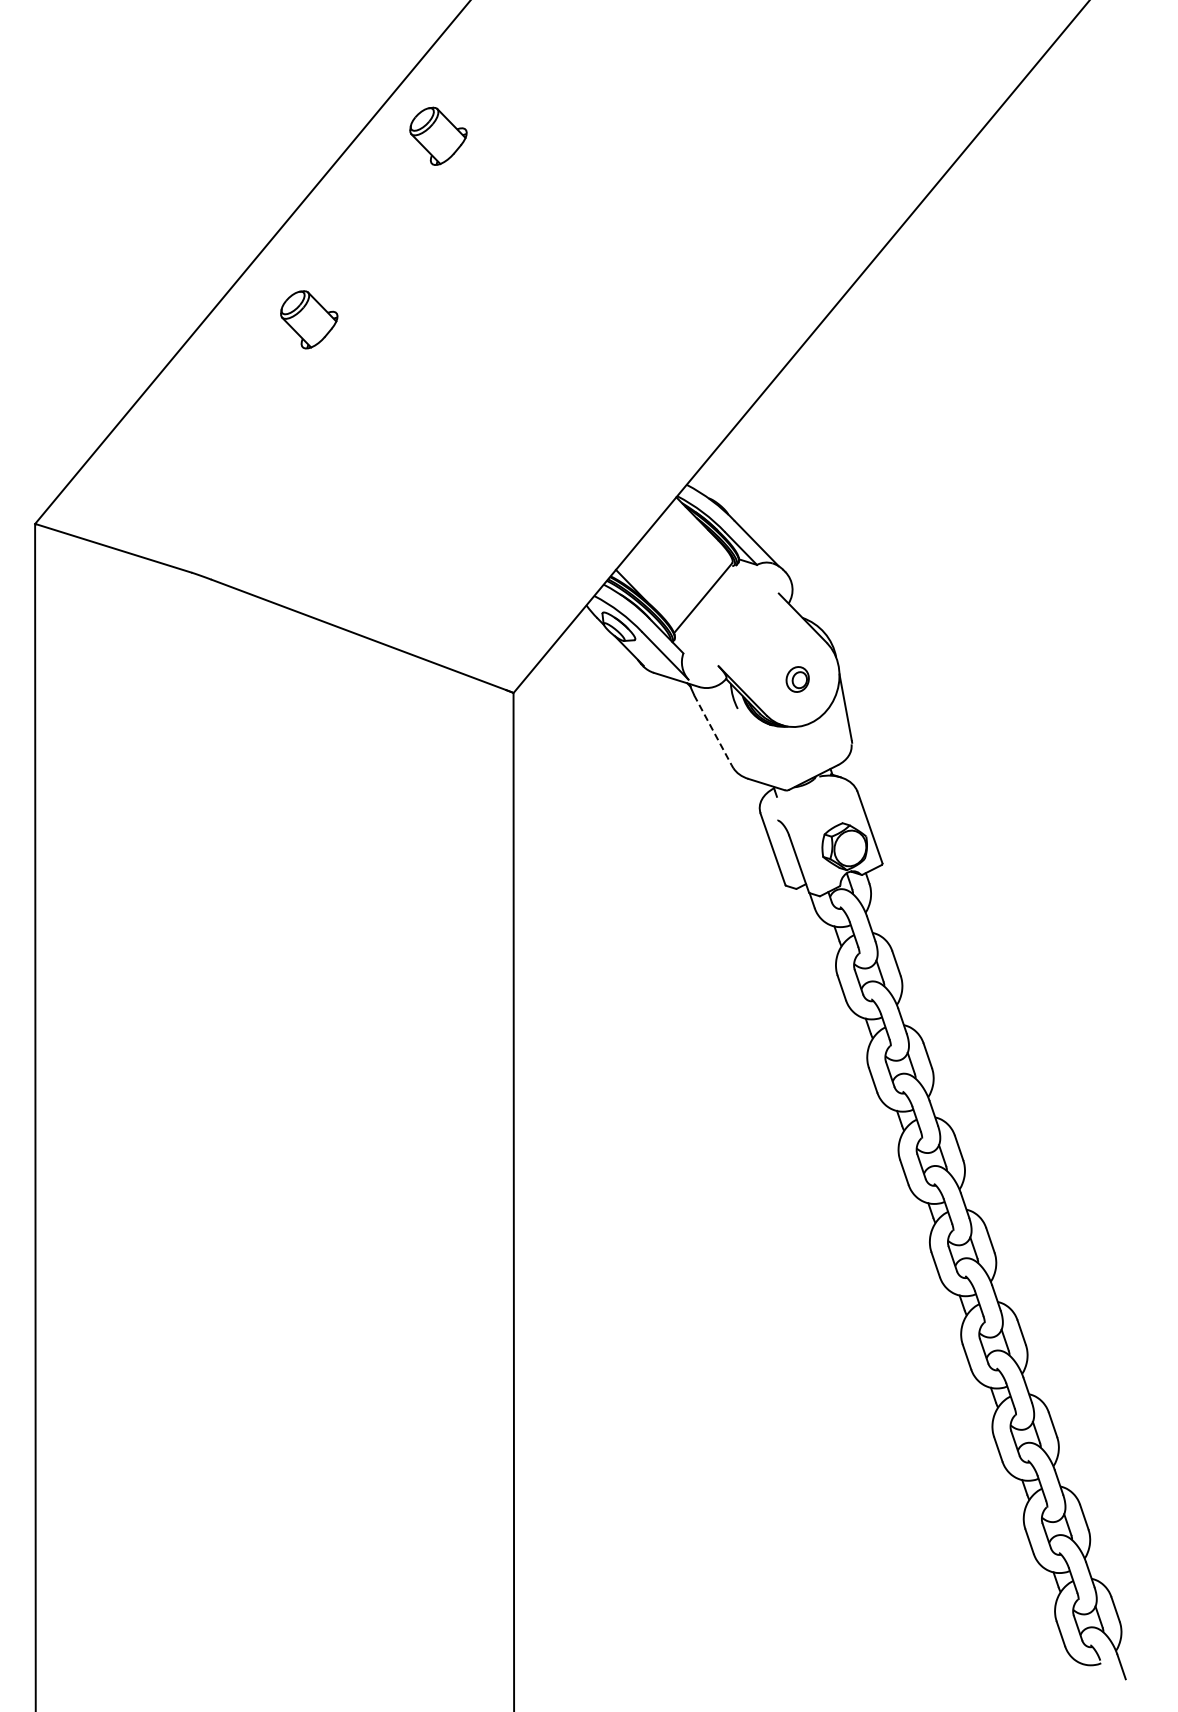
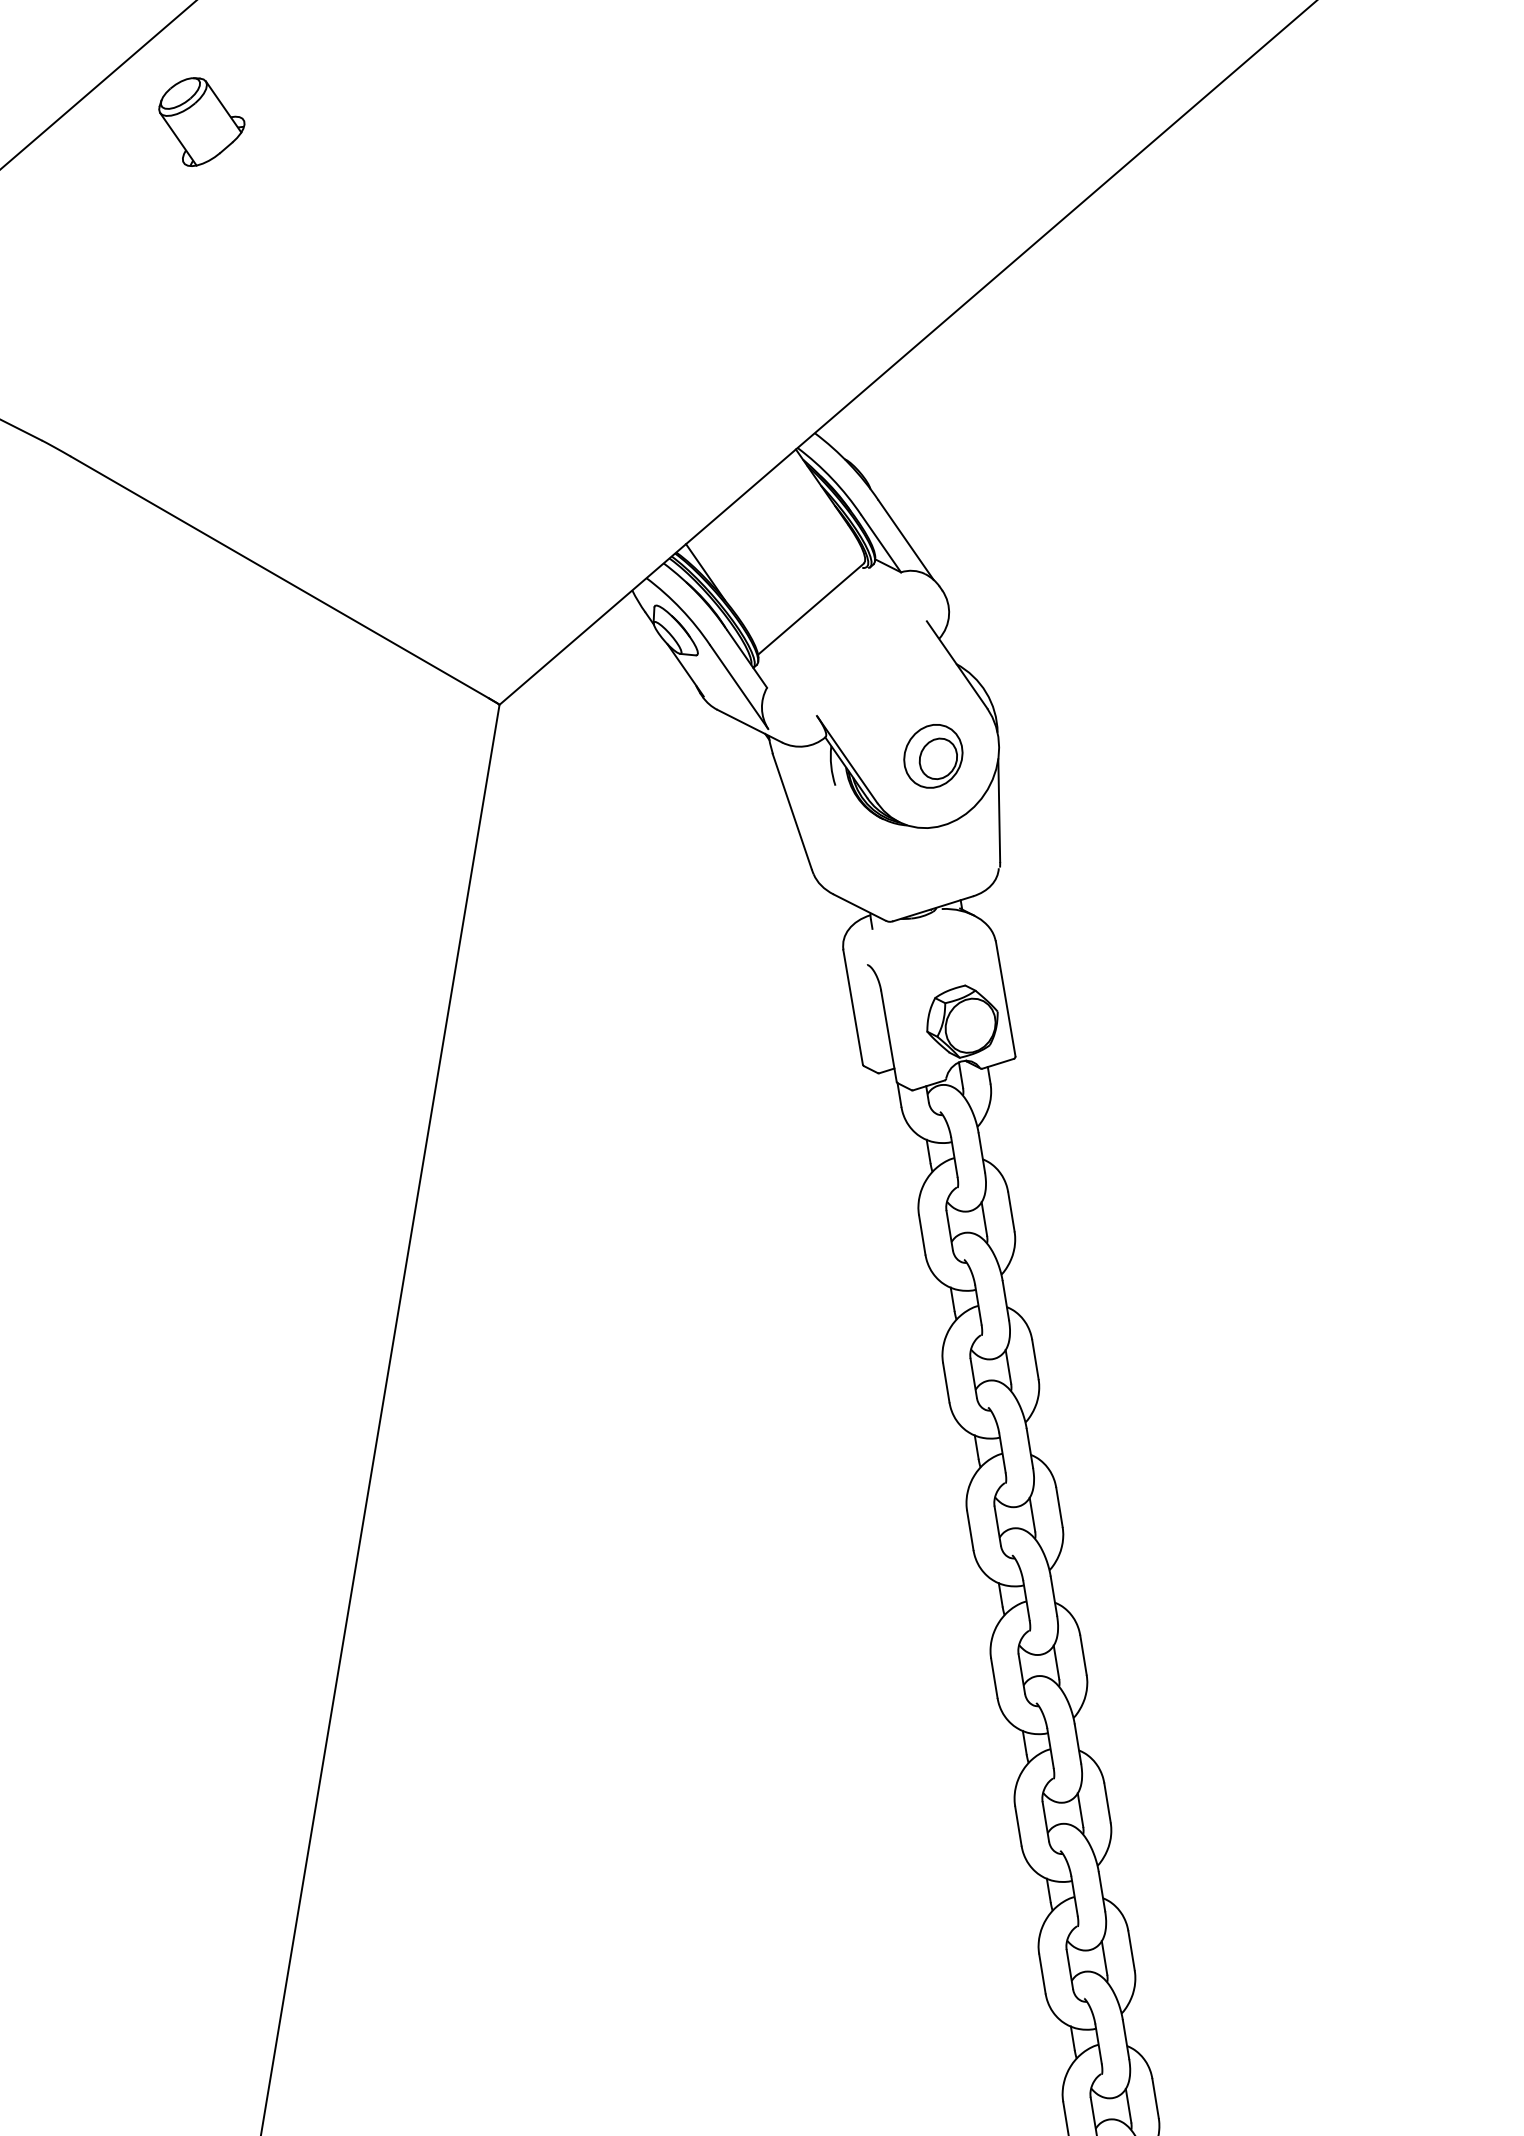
part: (309, 319) -> (201, 122), moved
part: (797, 679) -> (933, 756), size x1.67
line: (712, 730) -> (791, 812), dashed -> solid

